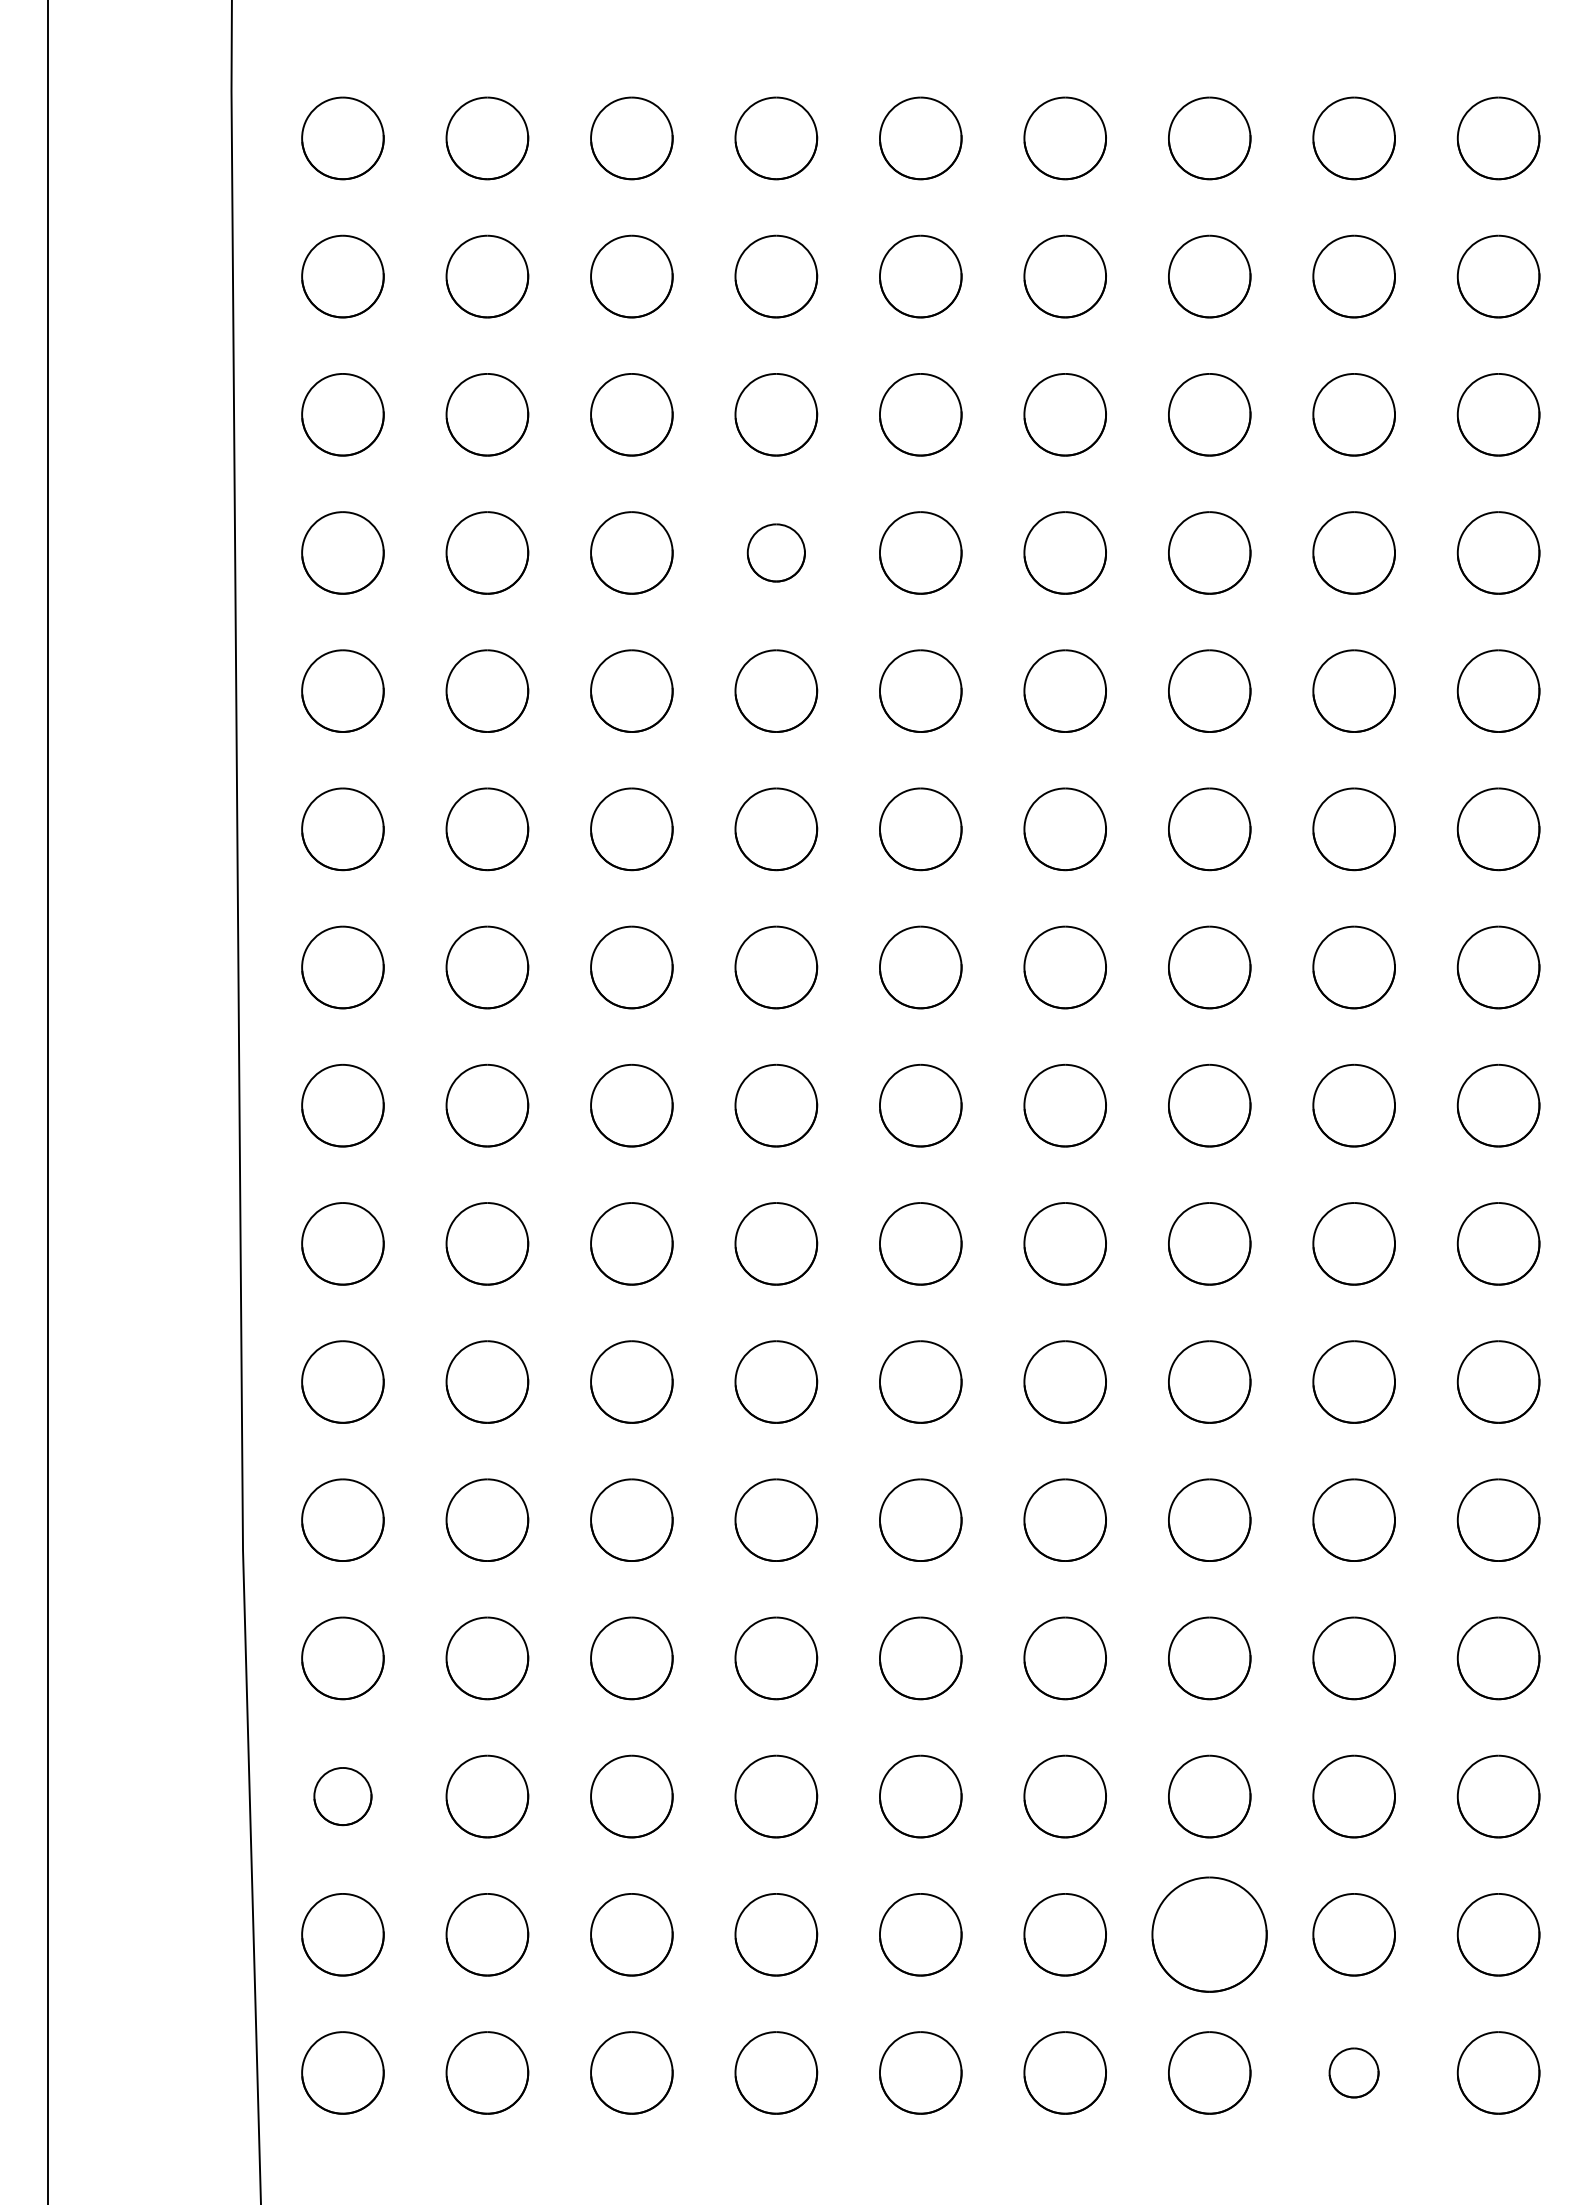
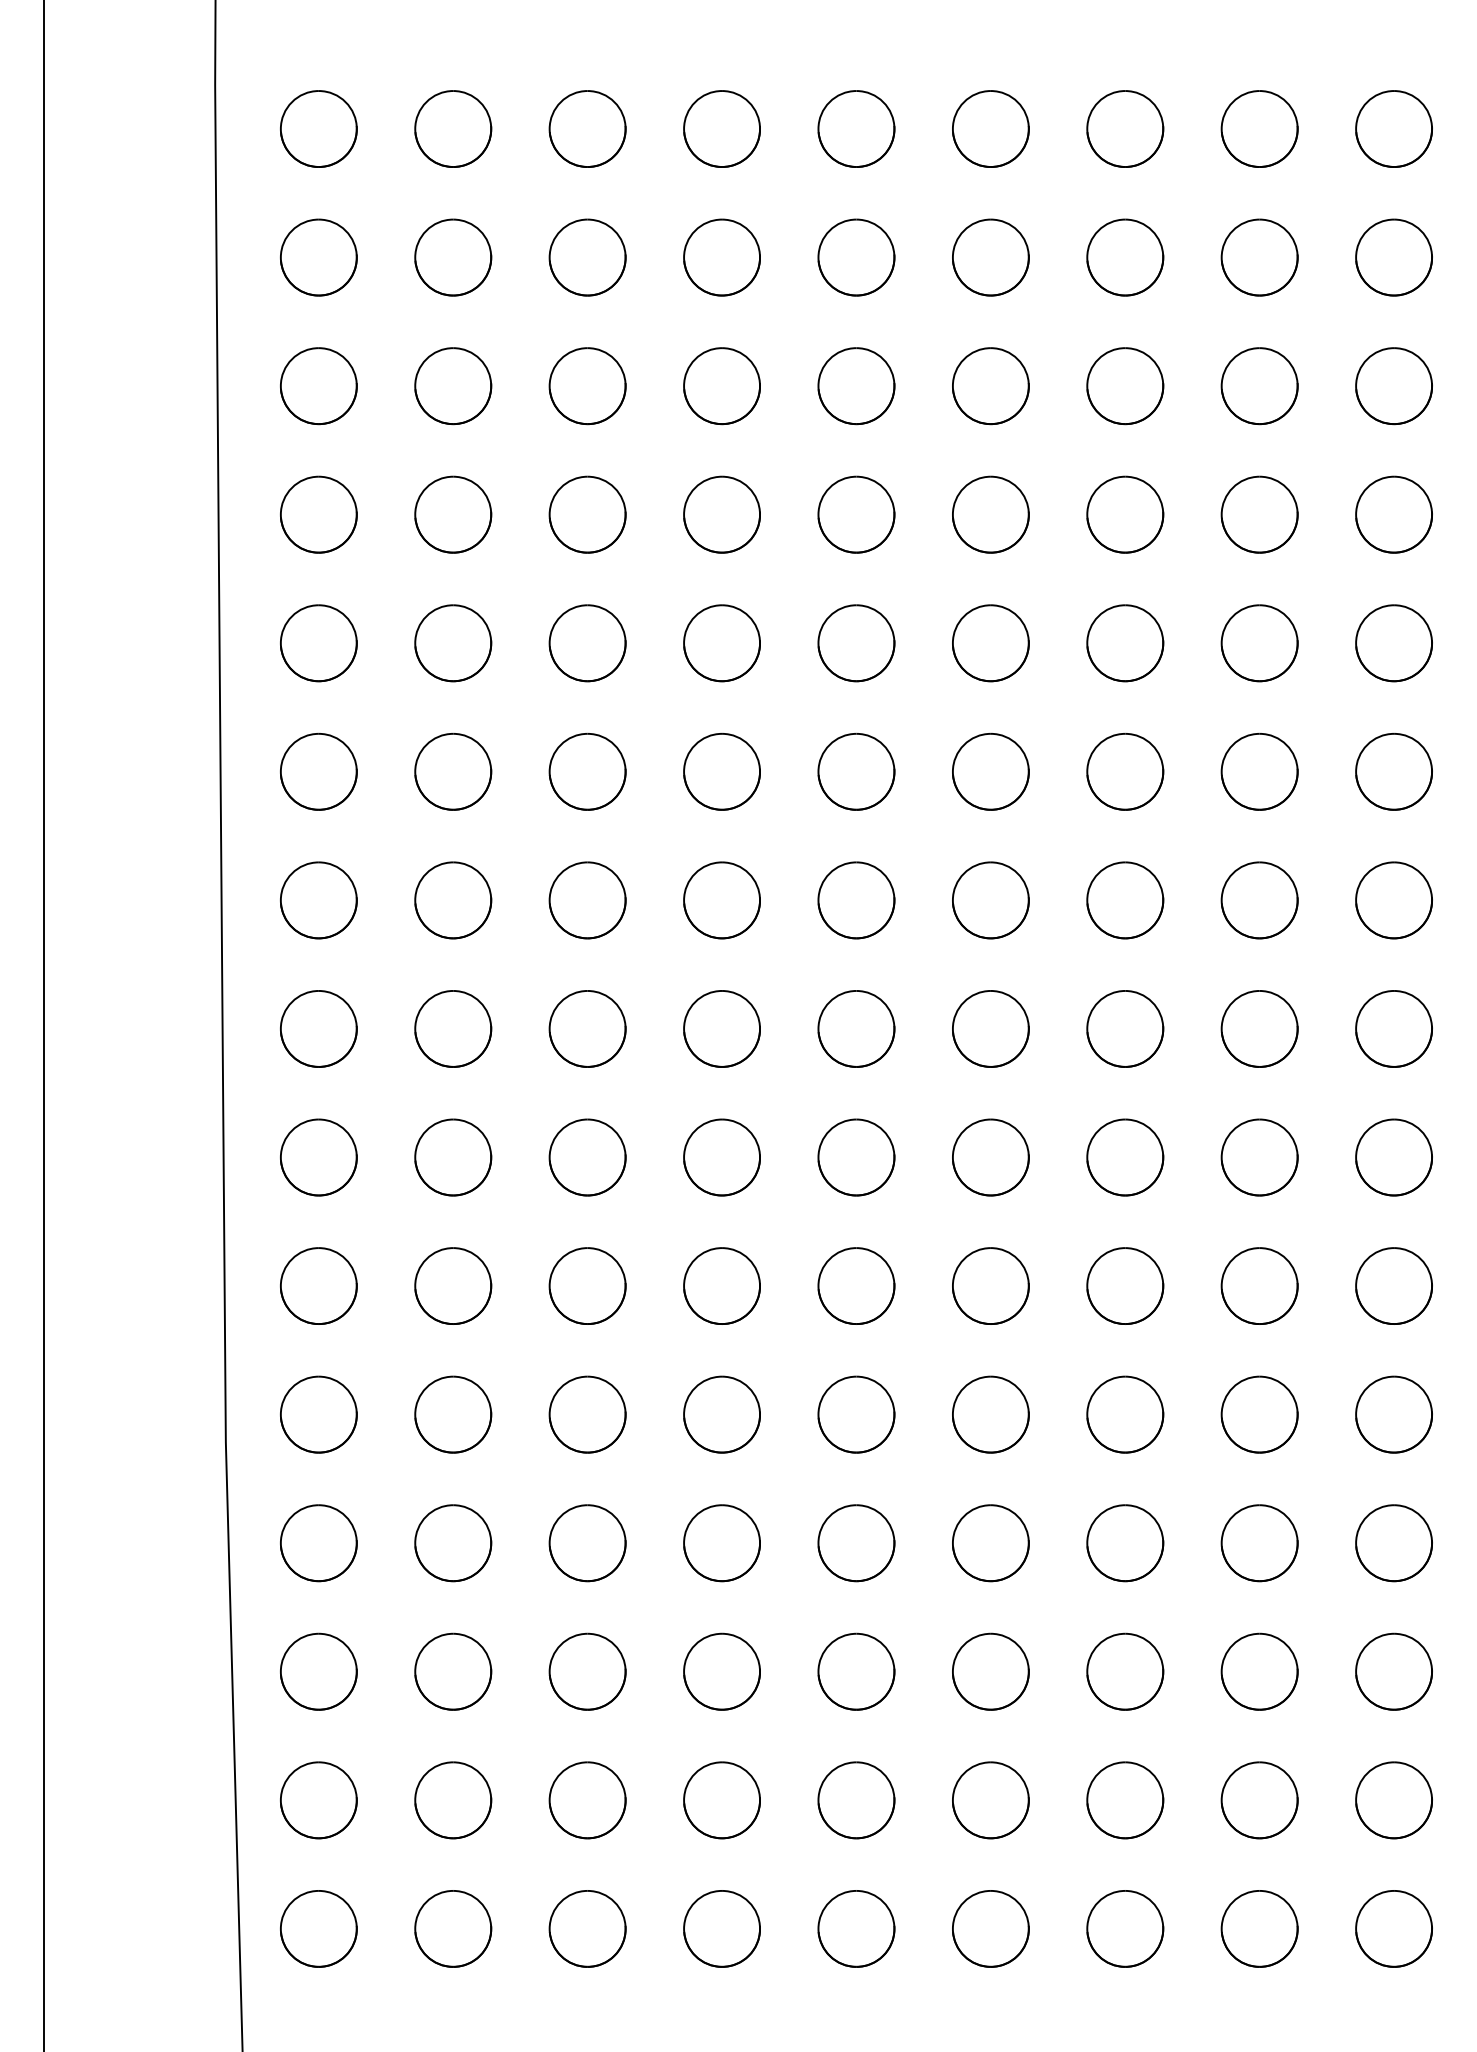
part: (776, 552) -> (722, 514), size x1.43
part: (342, 1796) -> (318, 1671), size x1.43
part: (1209, 1934) -> (1125, 1800), size x0.71
part: (1353, 2072) -> (1259, 1928), size x1.67

